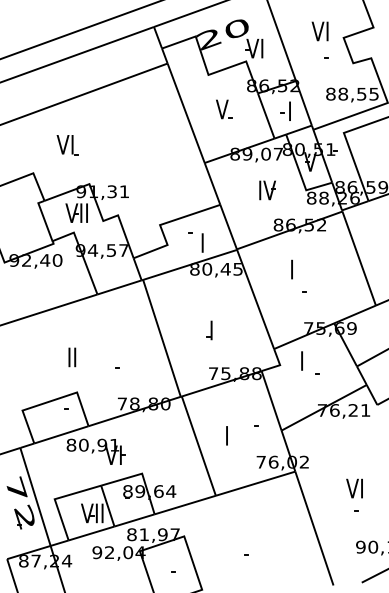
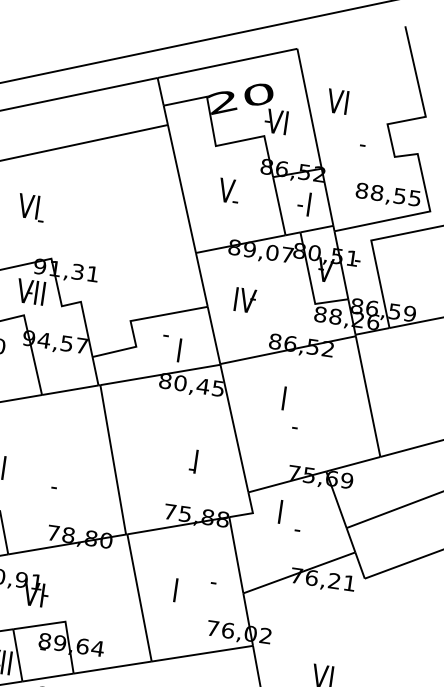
text: (319, 31) -> (336, 101), moved
part: (267, 190) -> (245, 300), moved
part: (209, 330) -> (193, 461), moved

